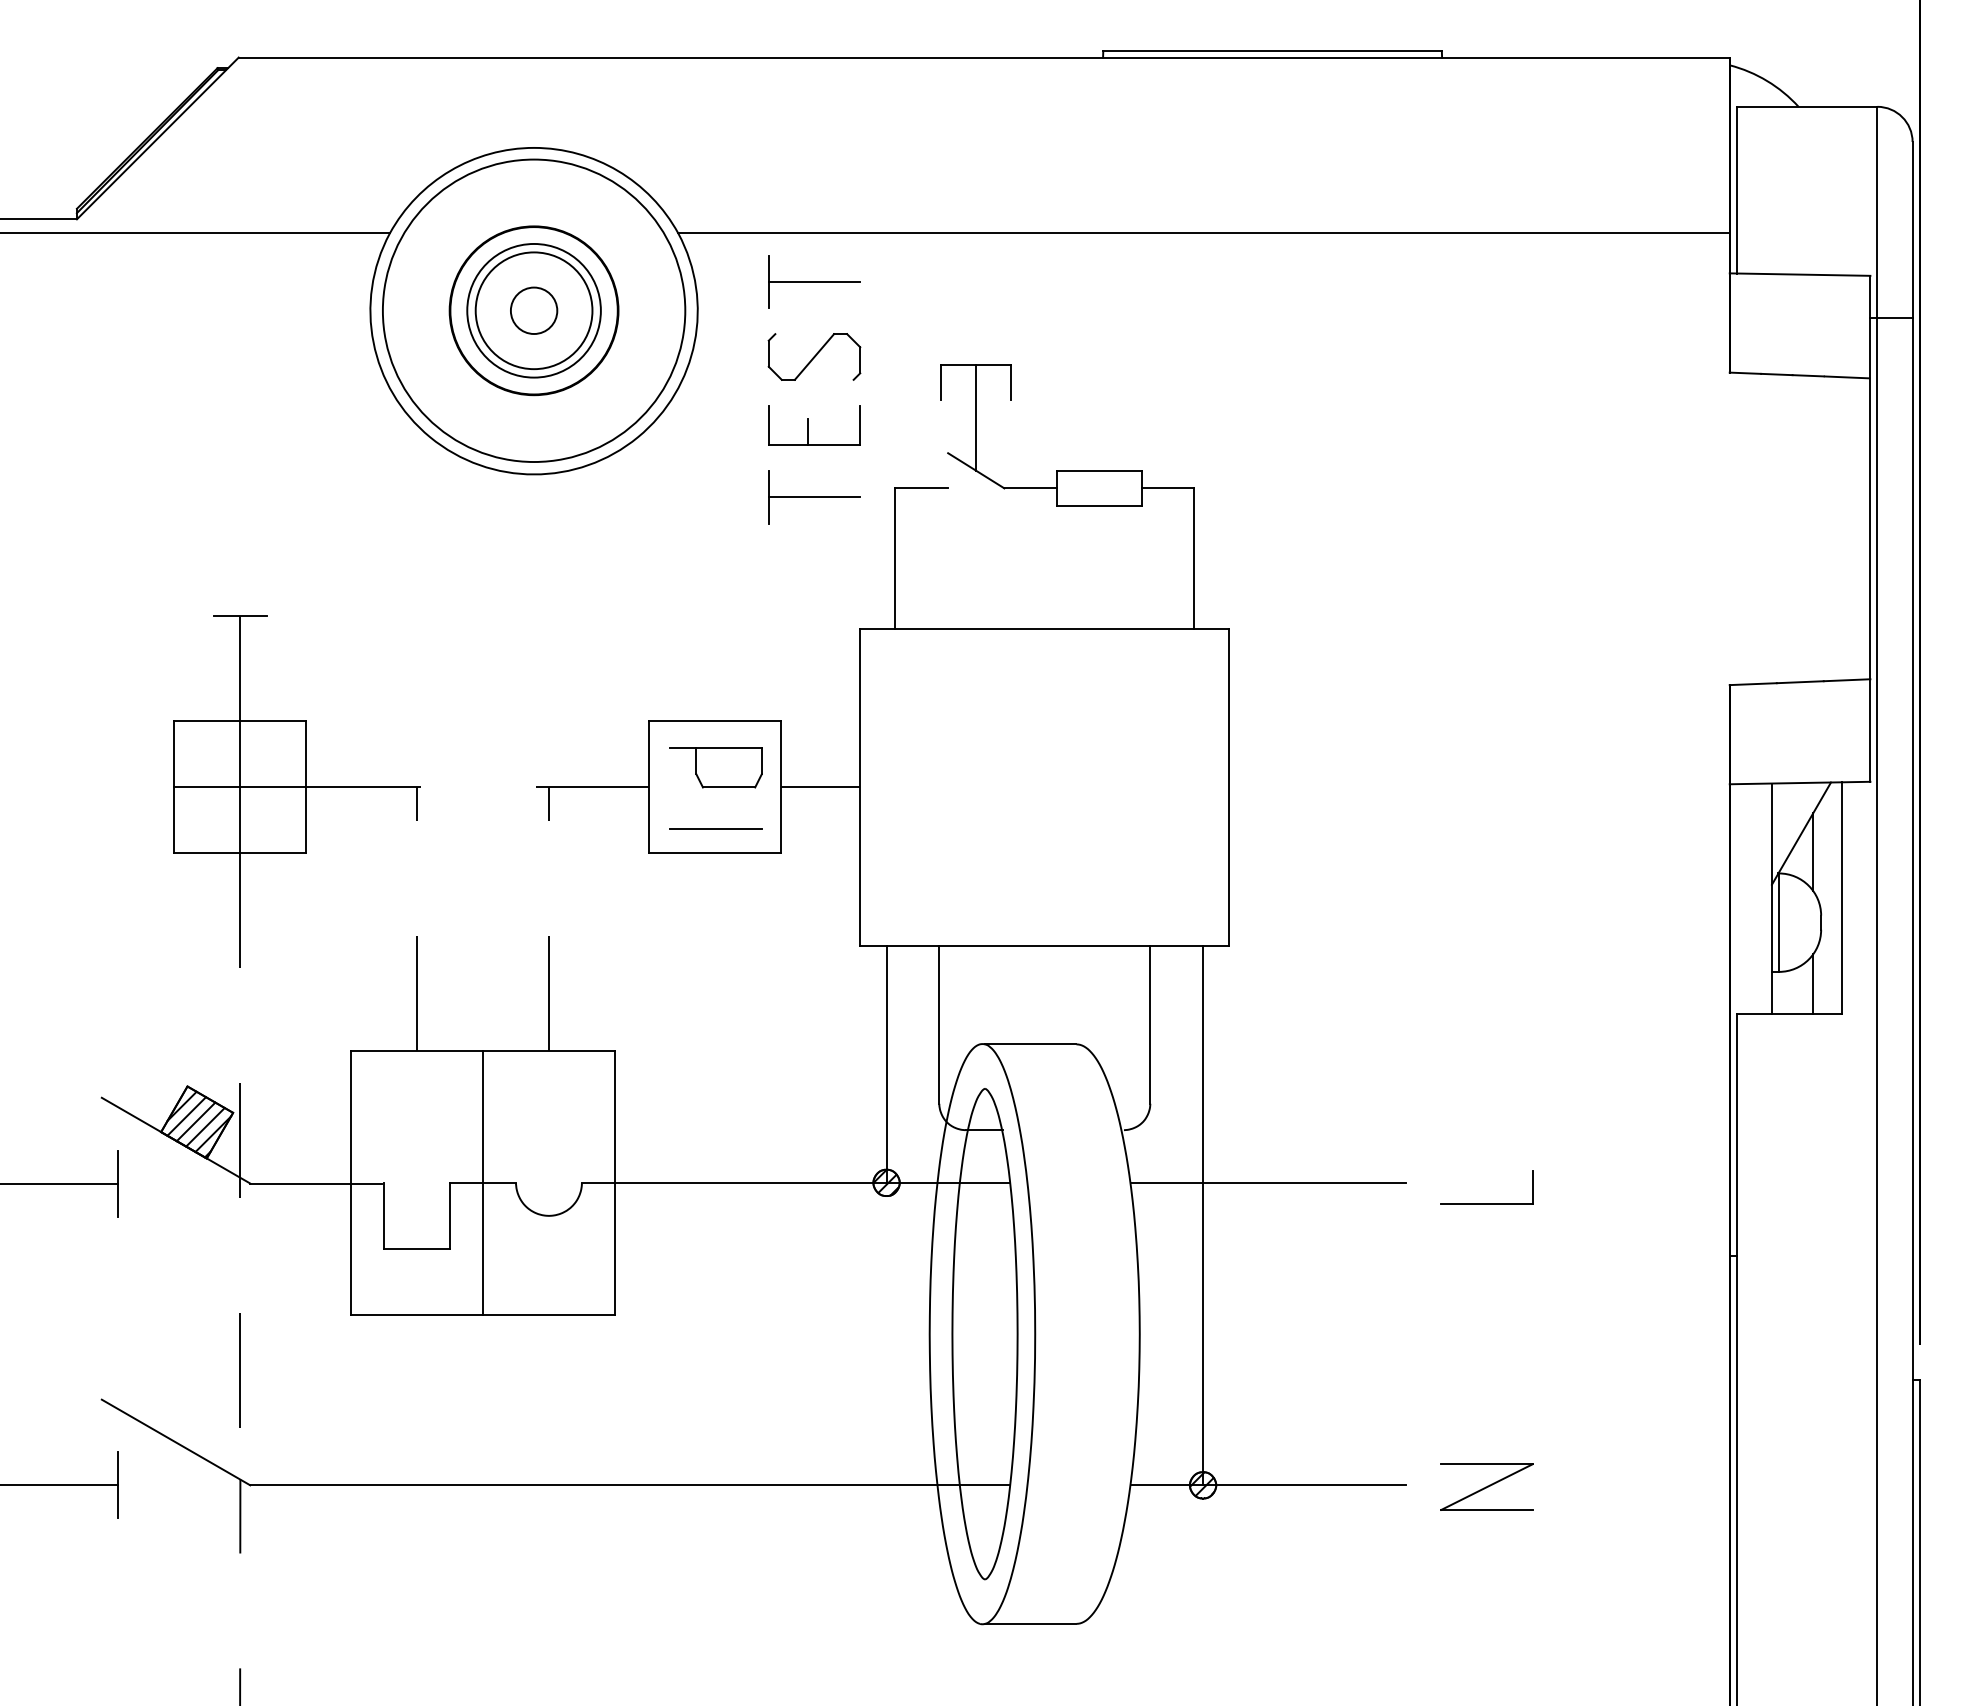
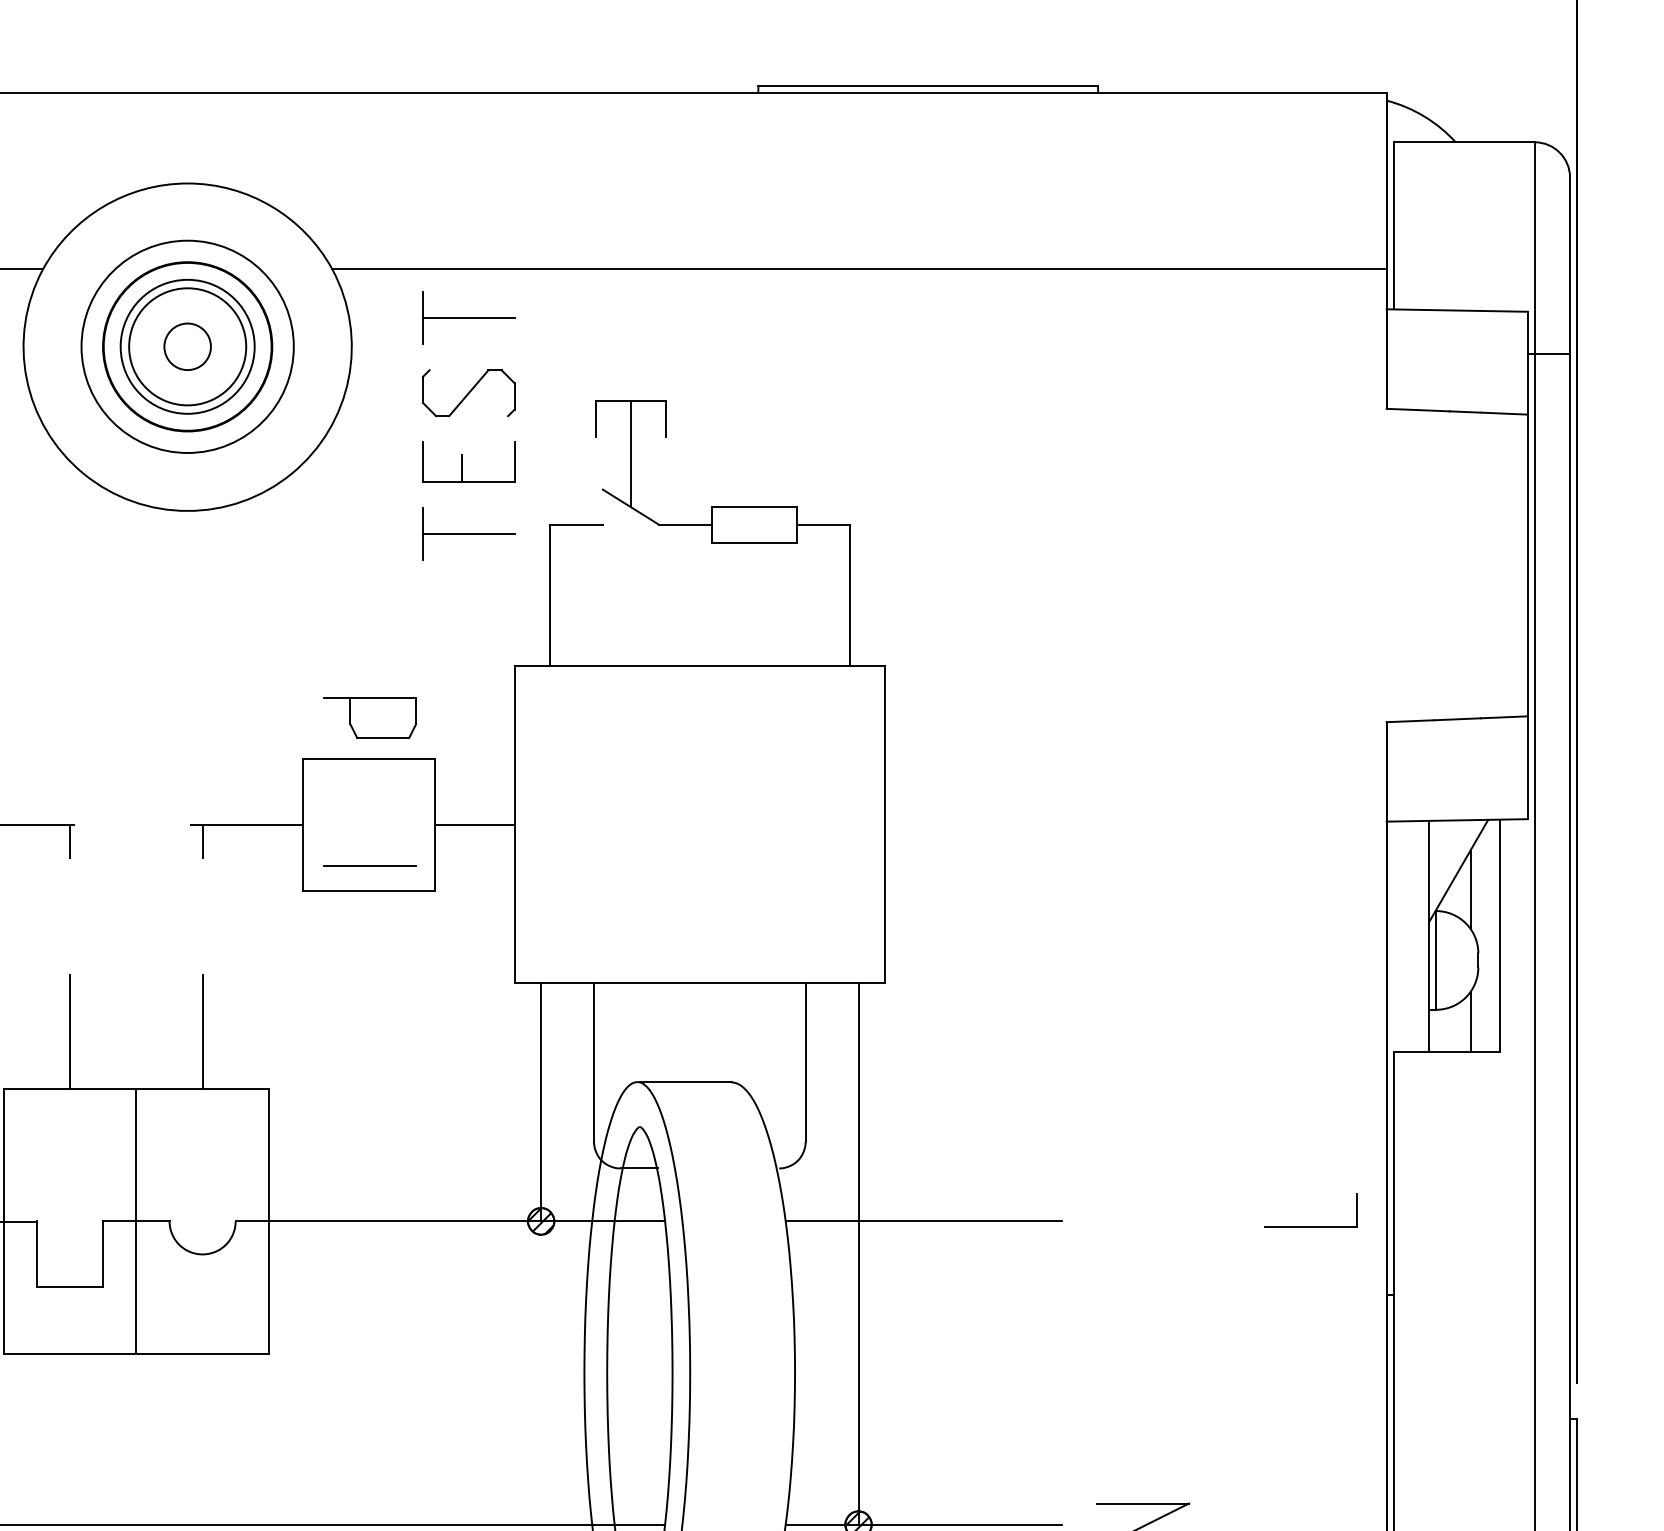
circle: (533, 310) -> (187, 346), size x0.7
part: (715, 767) -> (369, 717), moved
part: (1486, 1203) -> (1310, 1225), moved

